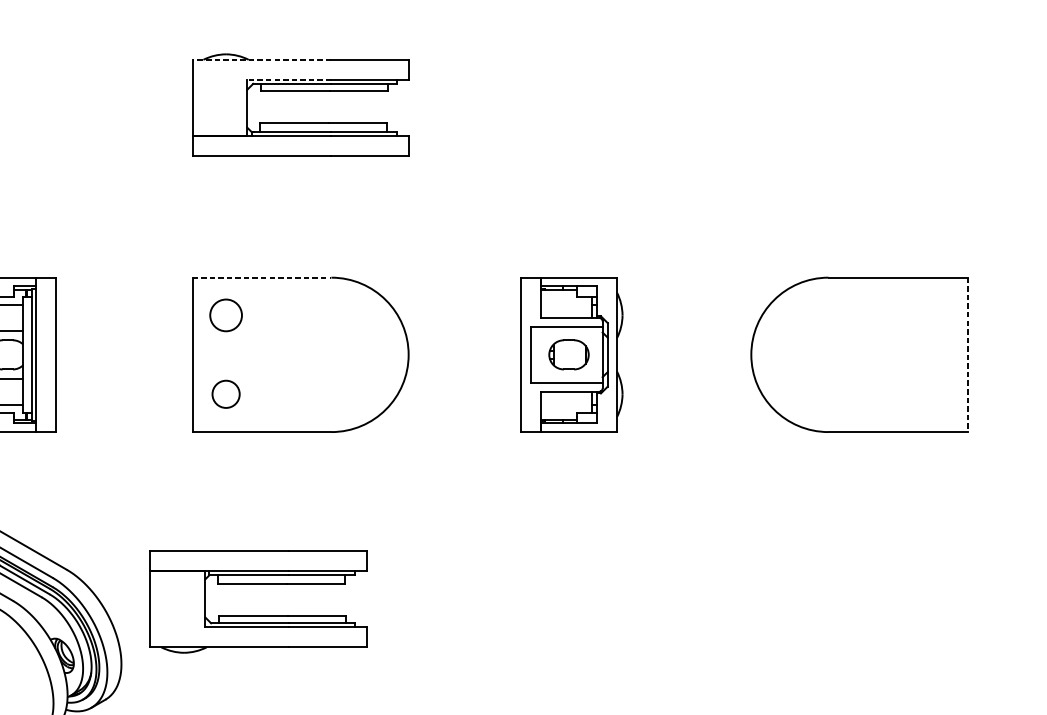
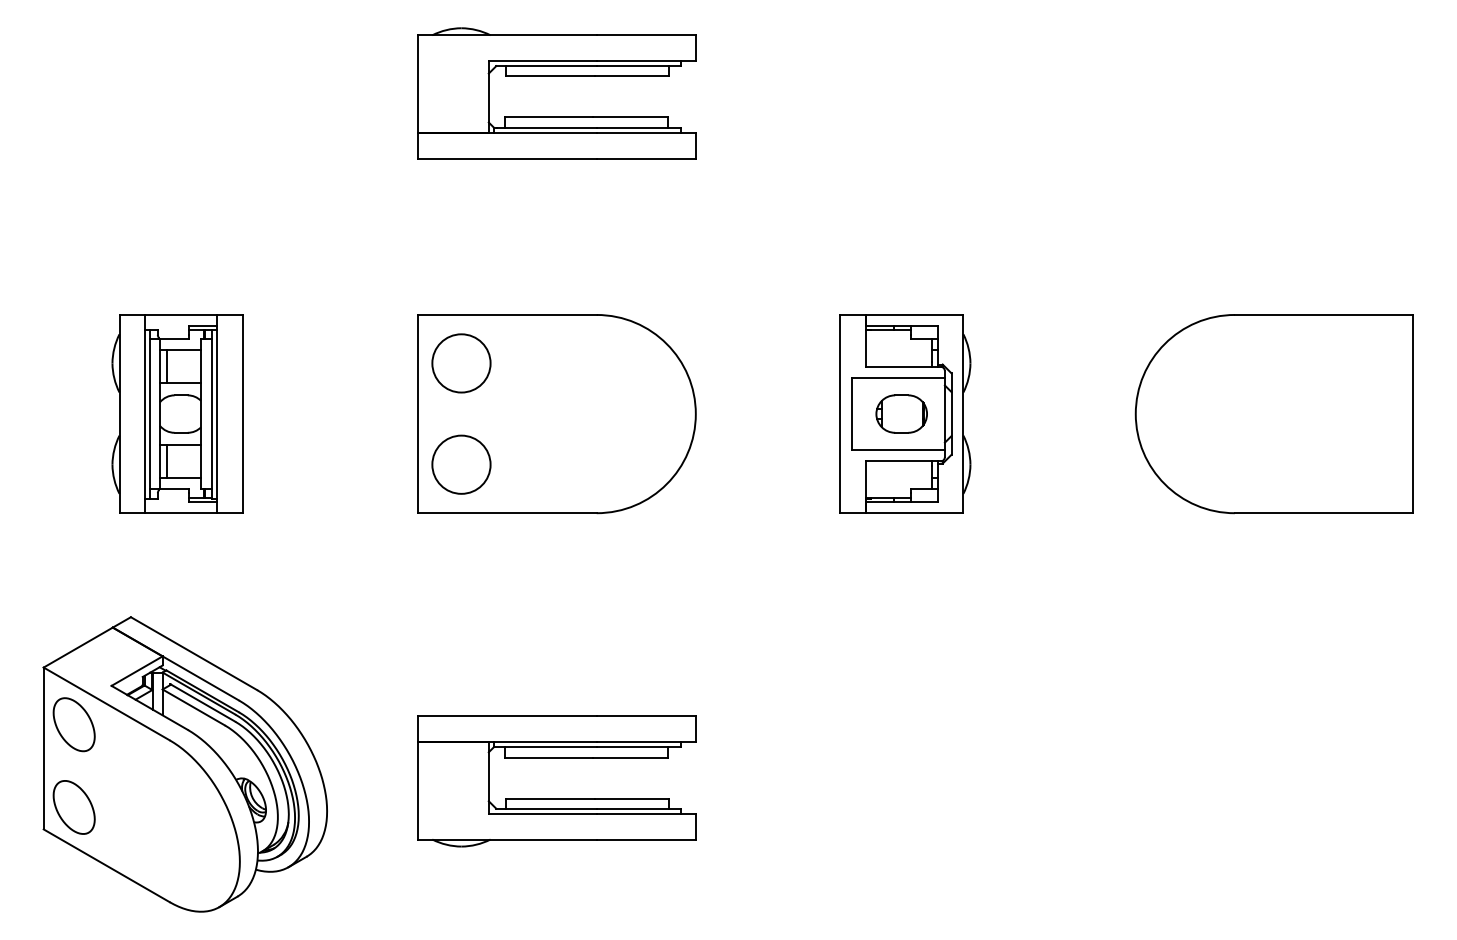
line: (261, 59) -> (507, 35), dashed -> solid
line: (289, 79) -> (542, 60), dashed -> solid
line: (262, 277) -> (508, 314), dashed -> solid
circle: (226, 315) -> (461, 363), size x1.43
line: (967, 355) -> (1413, 414), dashed -> solid
circle: (226, 394) -> (461, 464), size x1.67
part: (258, 615) -> (556, 798), moved

